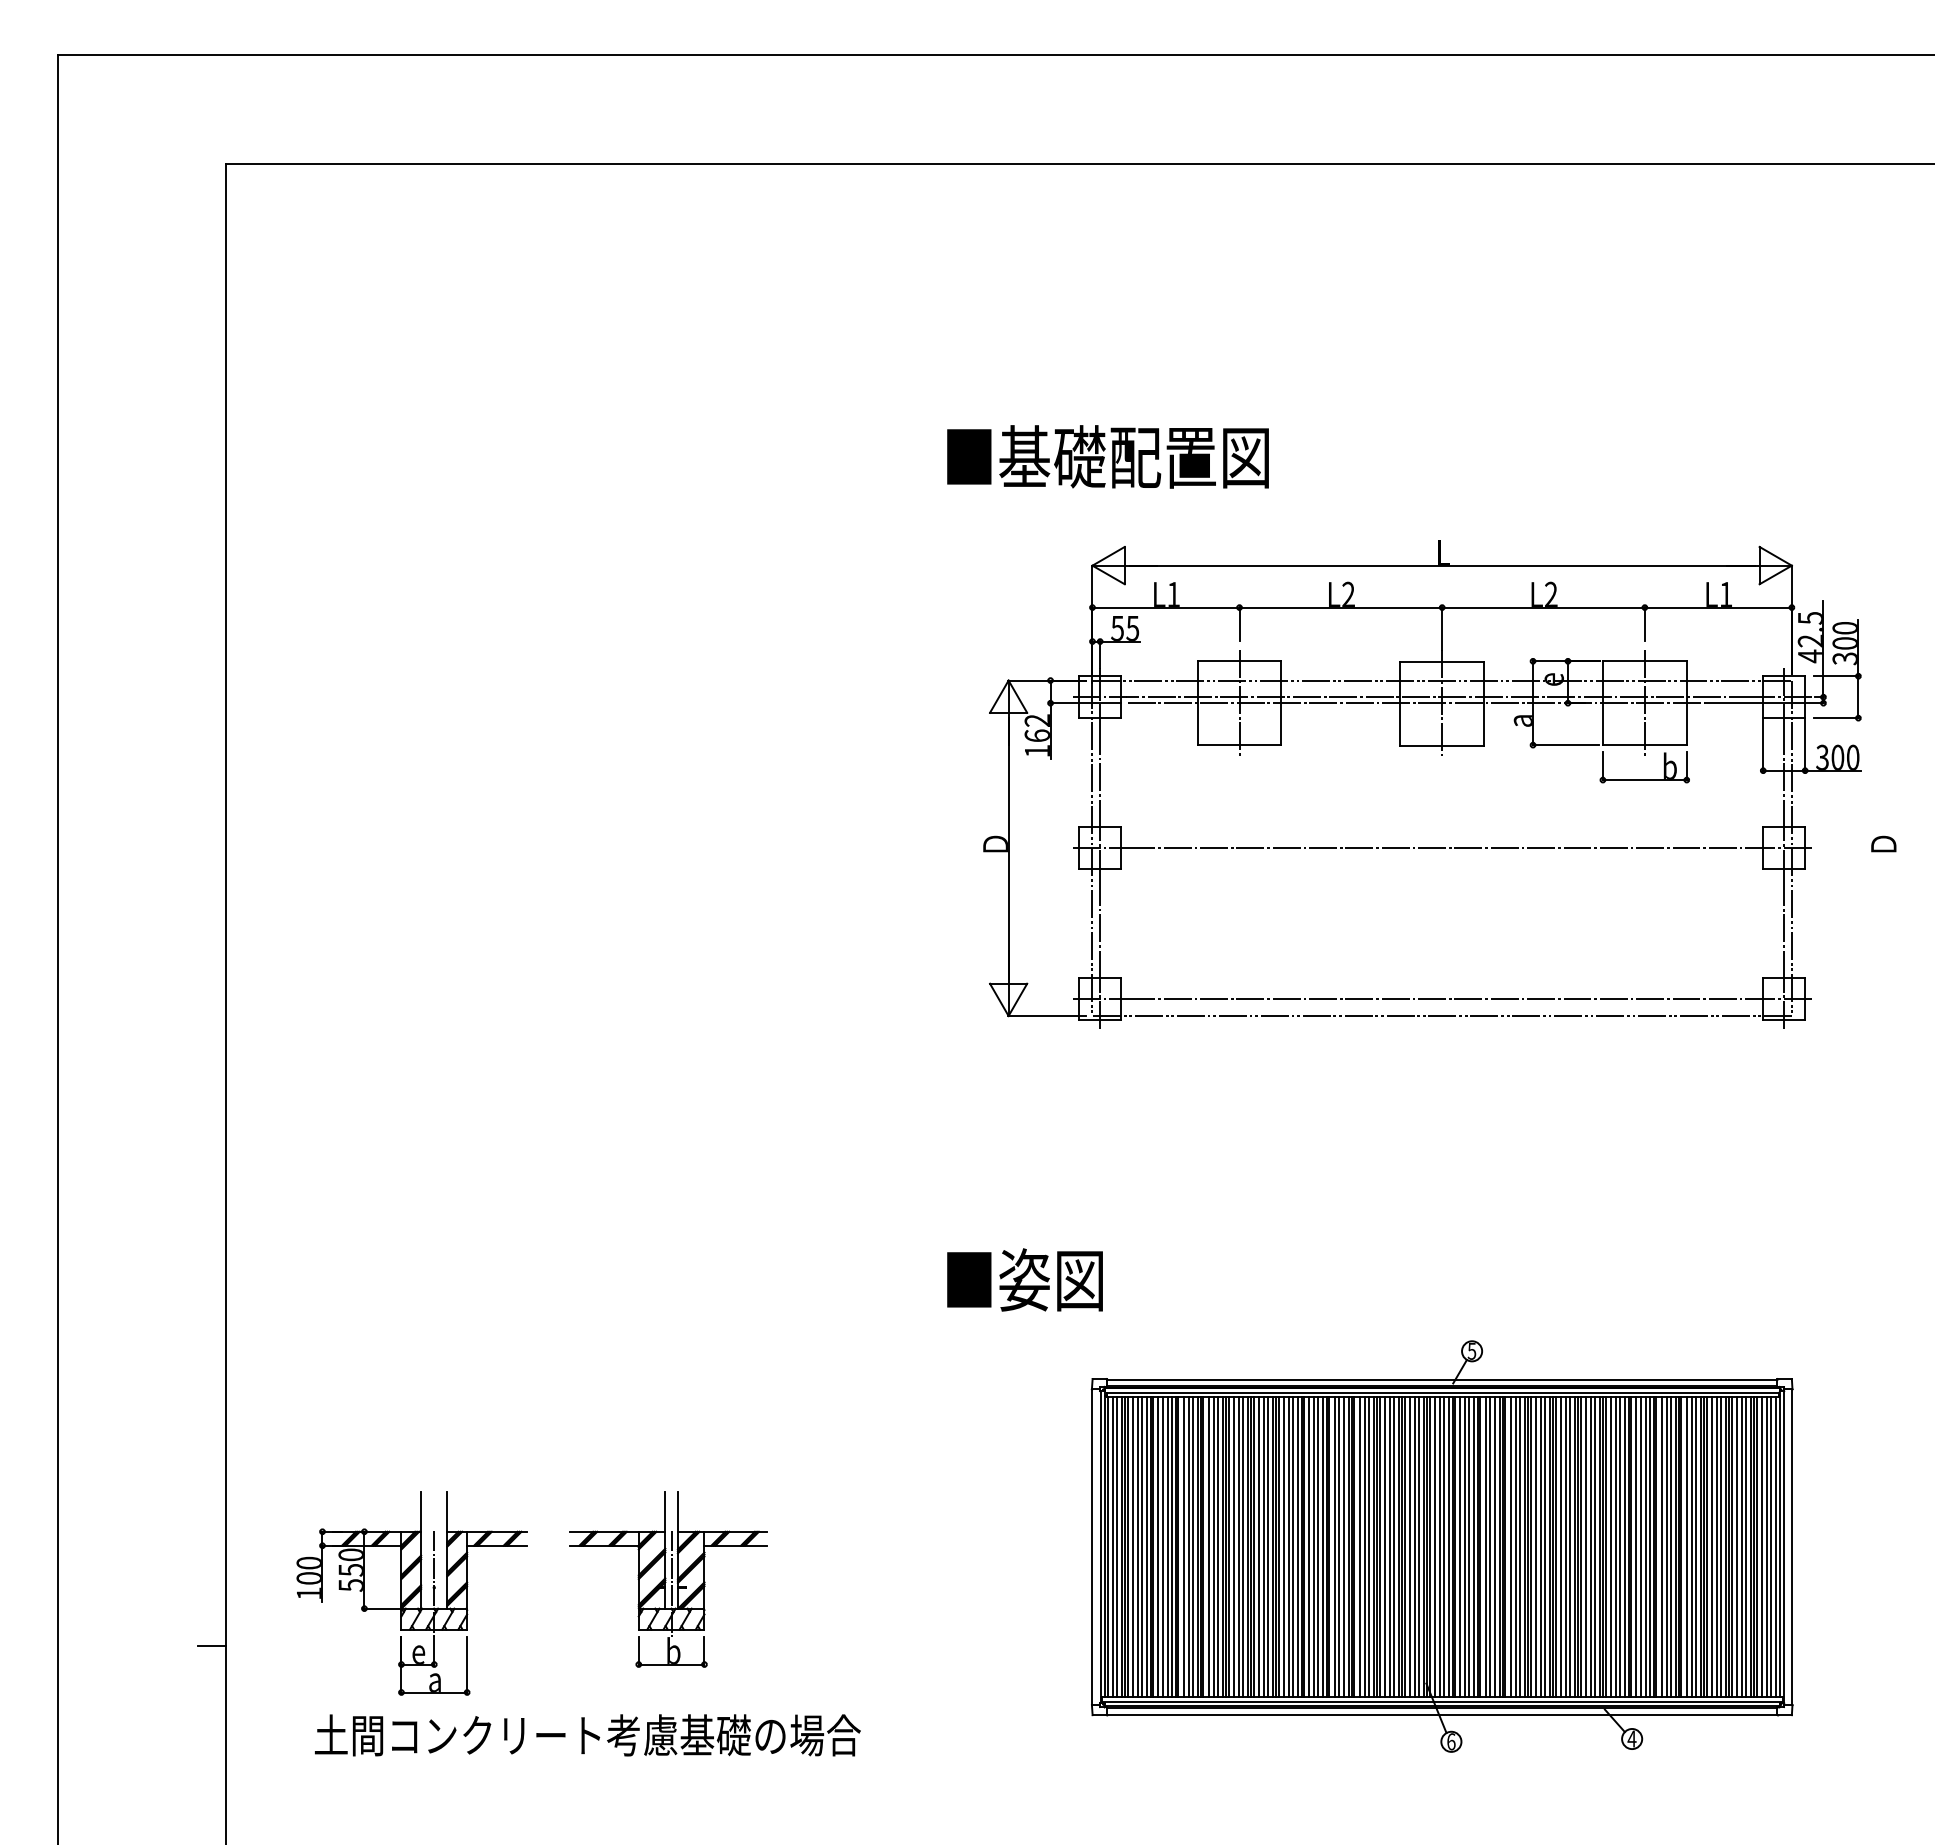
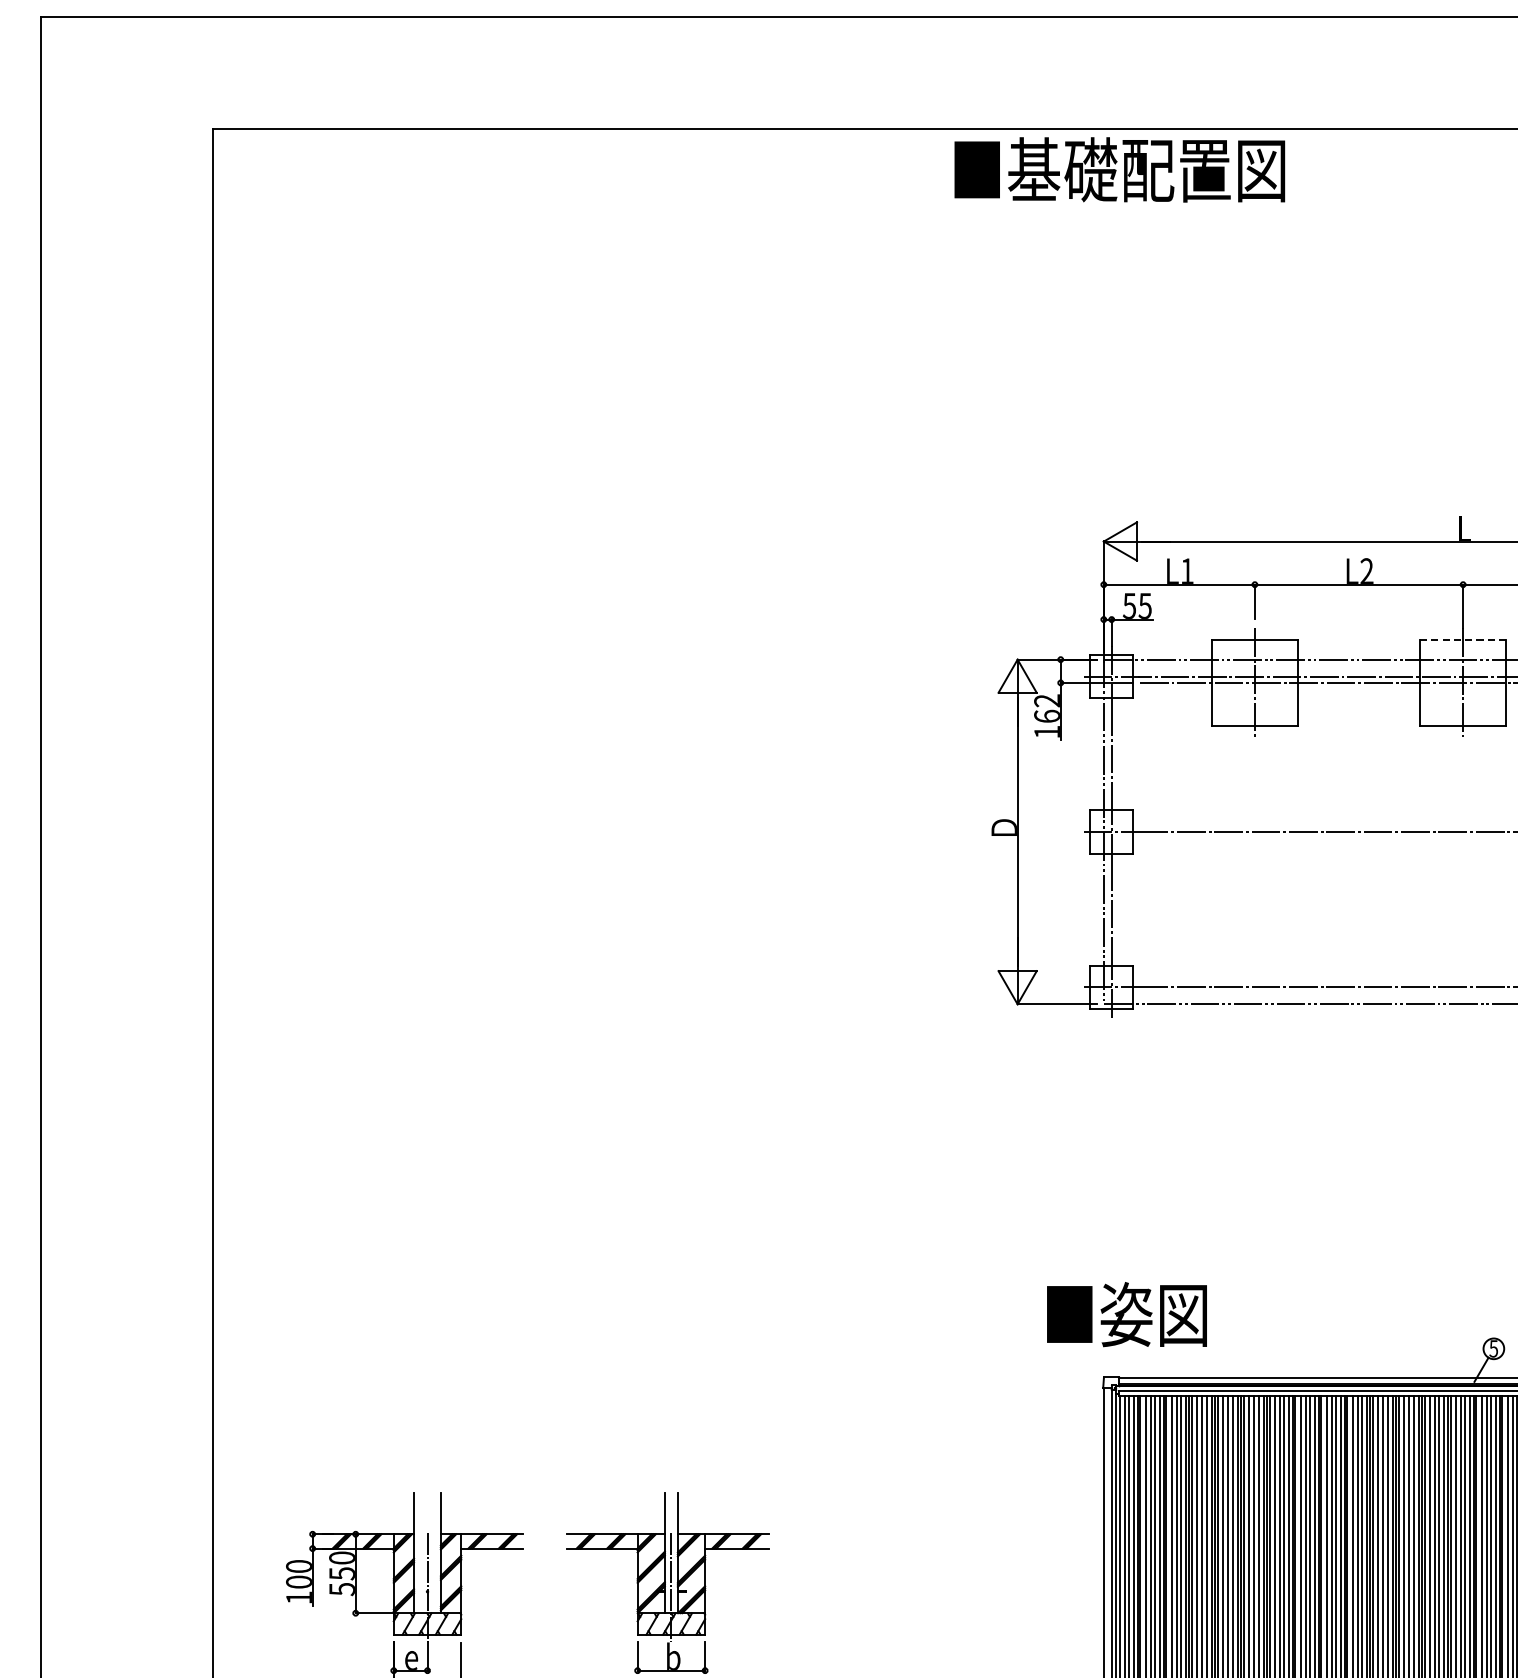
text: (1107, 456) -> (1119, 169), moved
line: (1442, 661) -> (1463, 640), solid -> dashed
text: (1024, 1279) -> (1126, 1314), moved
line: (211, 1645) -> (198, 1651), removed

